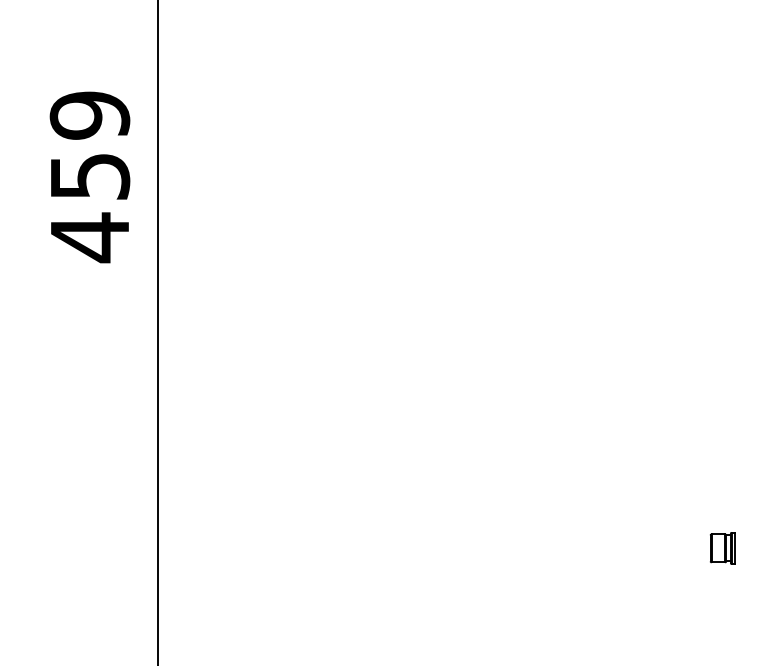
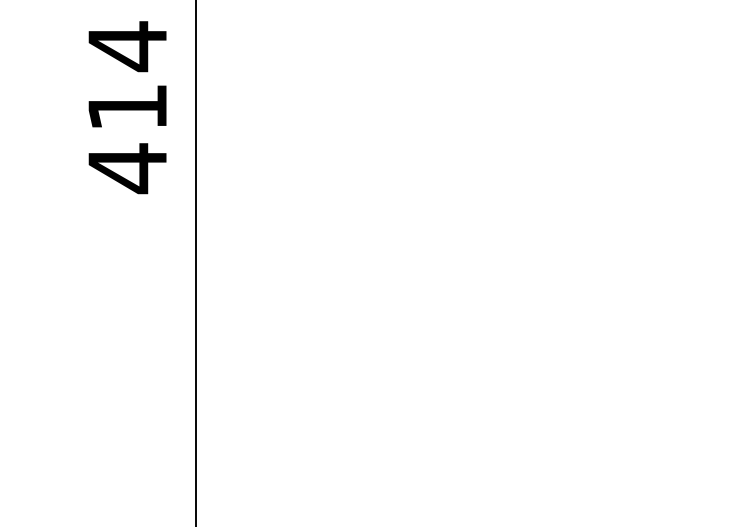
text: (89, 144) -> (127, 75), 459 -> 414

